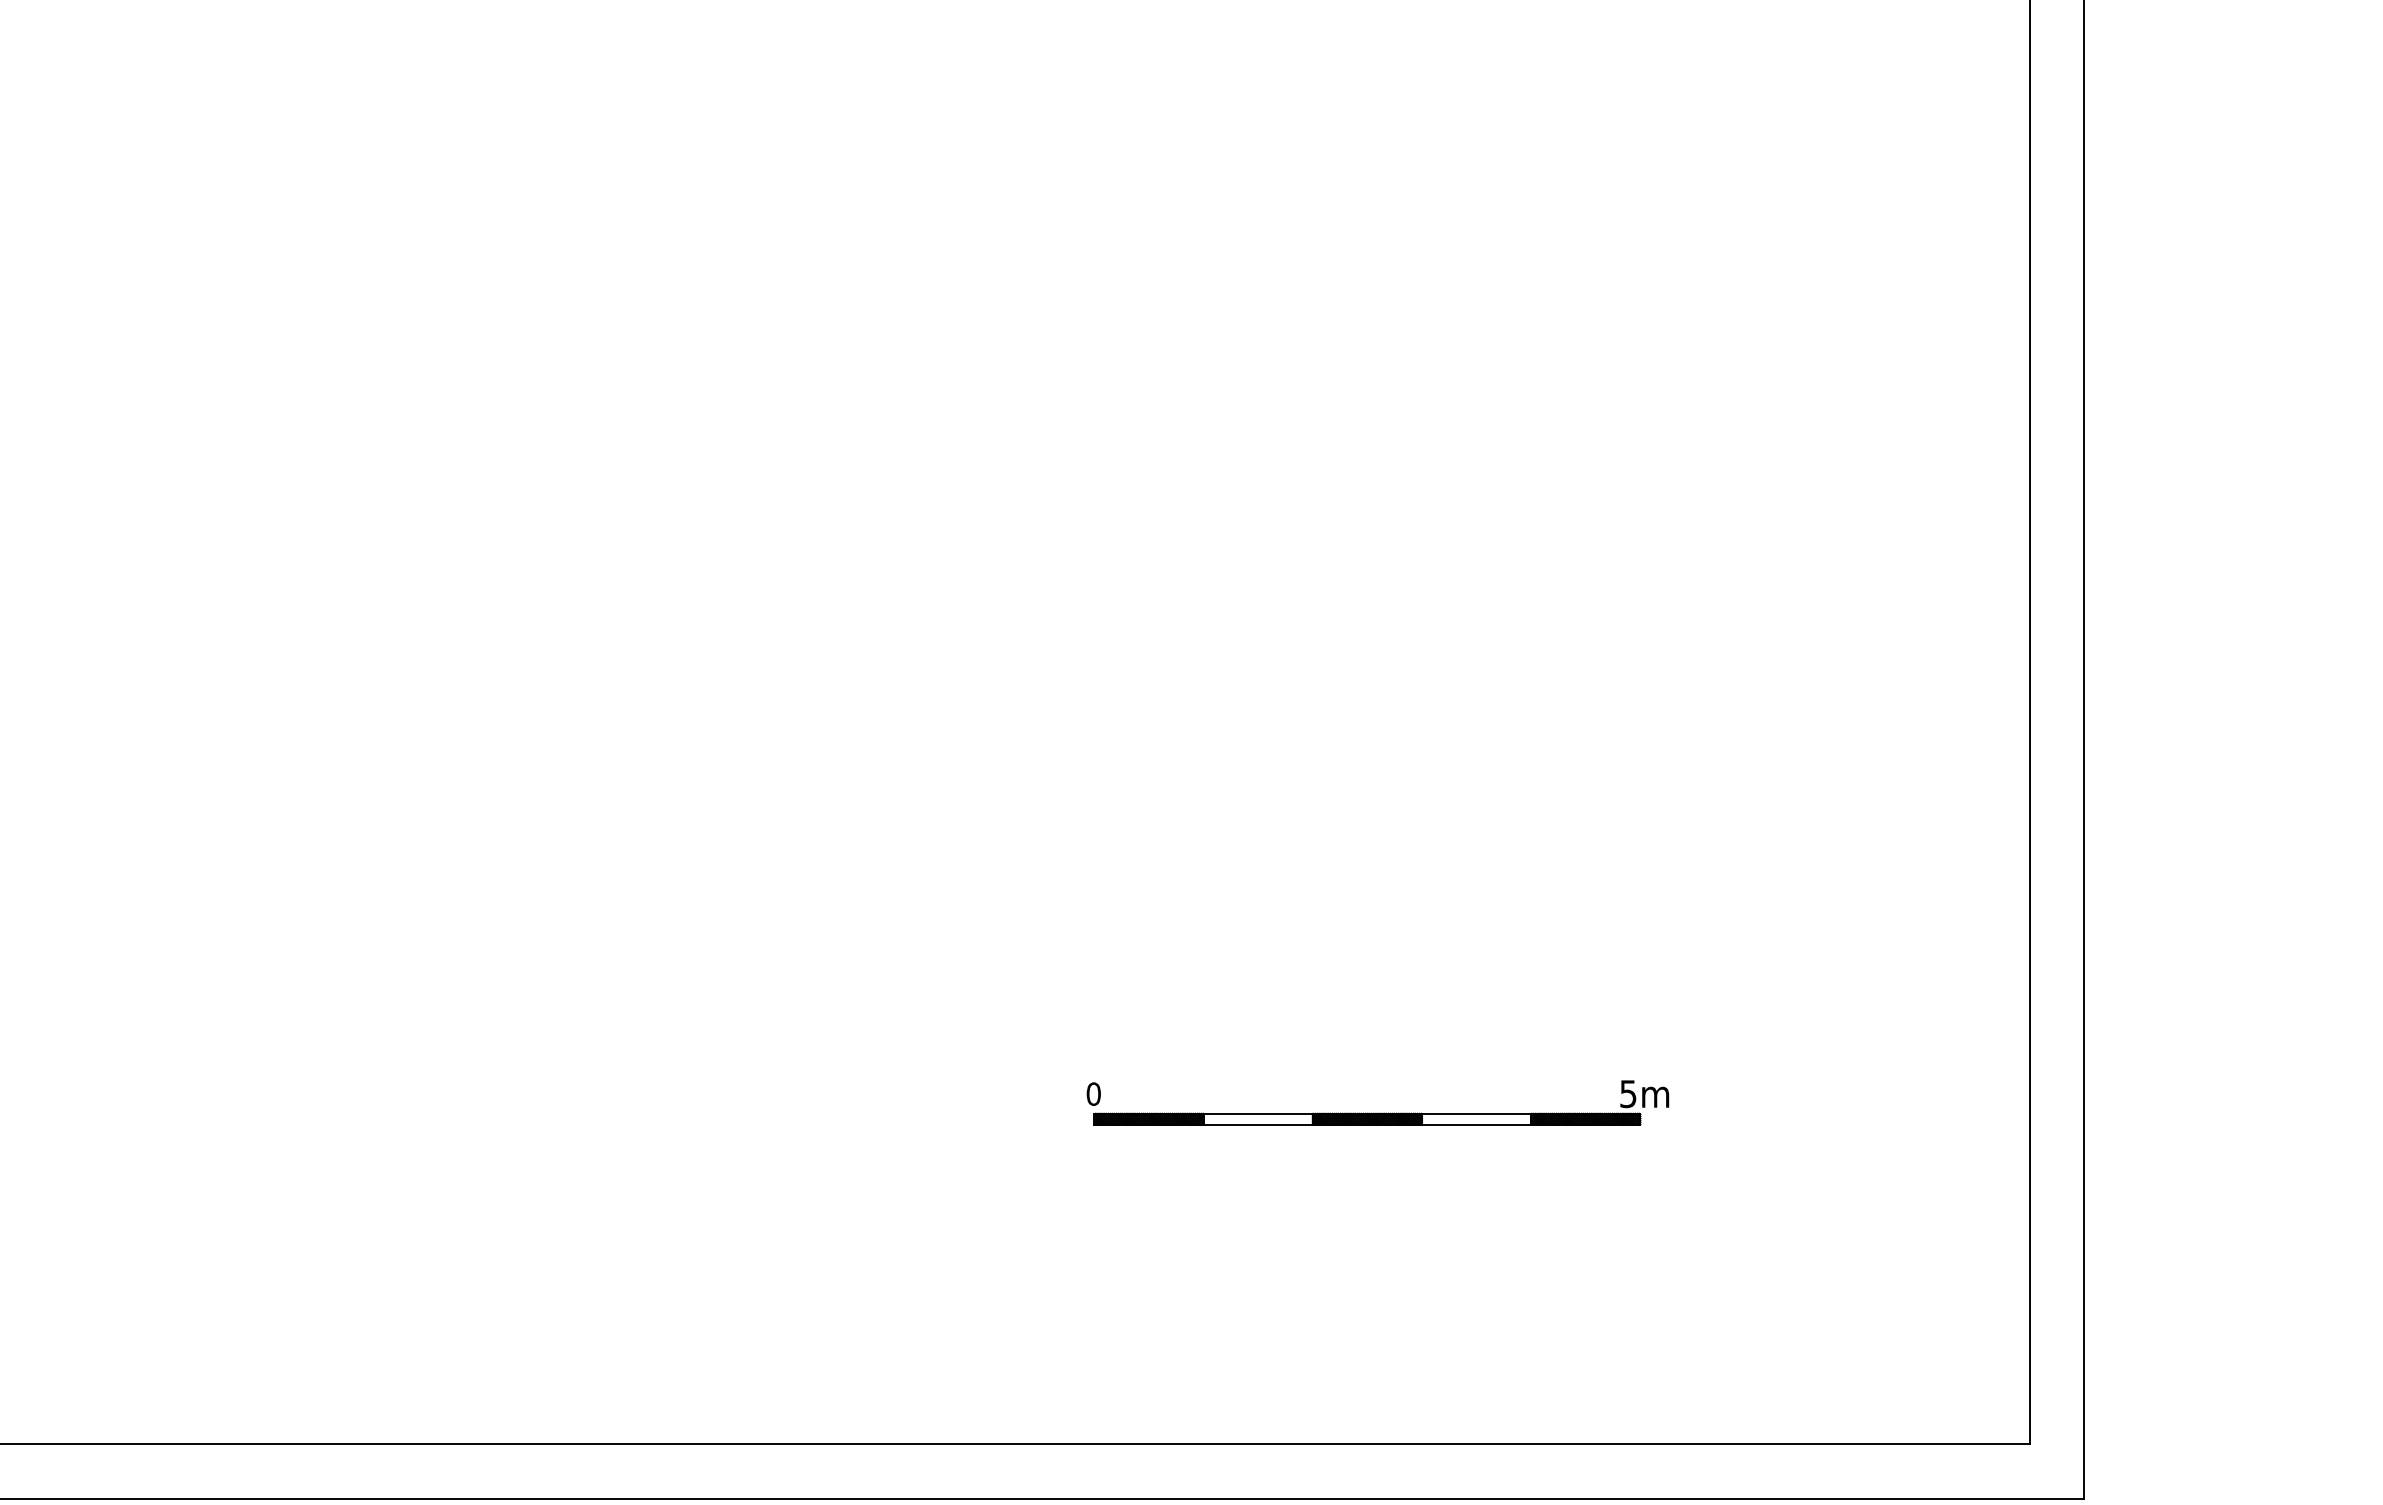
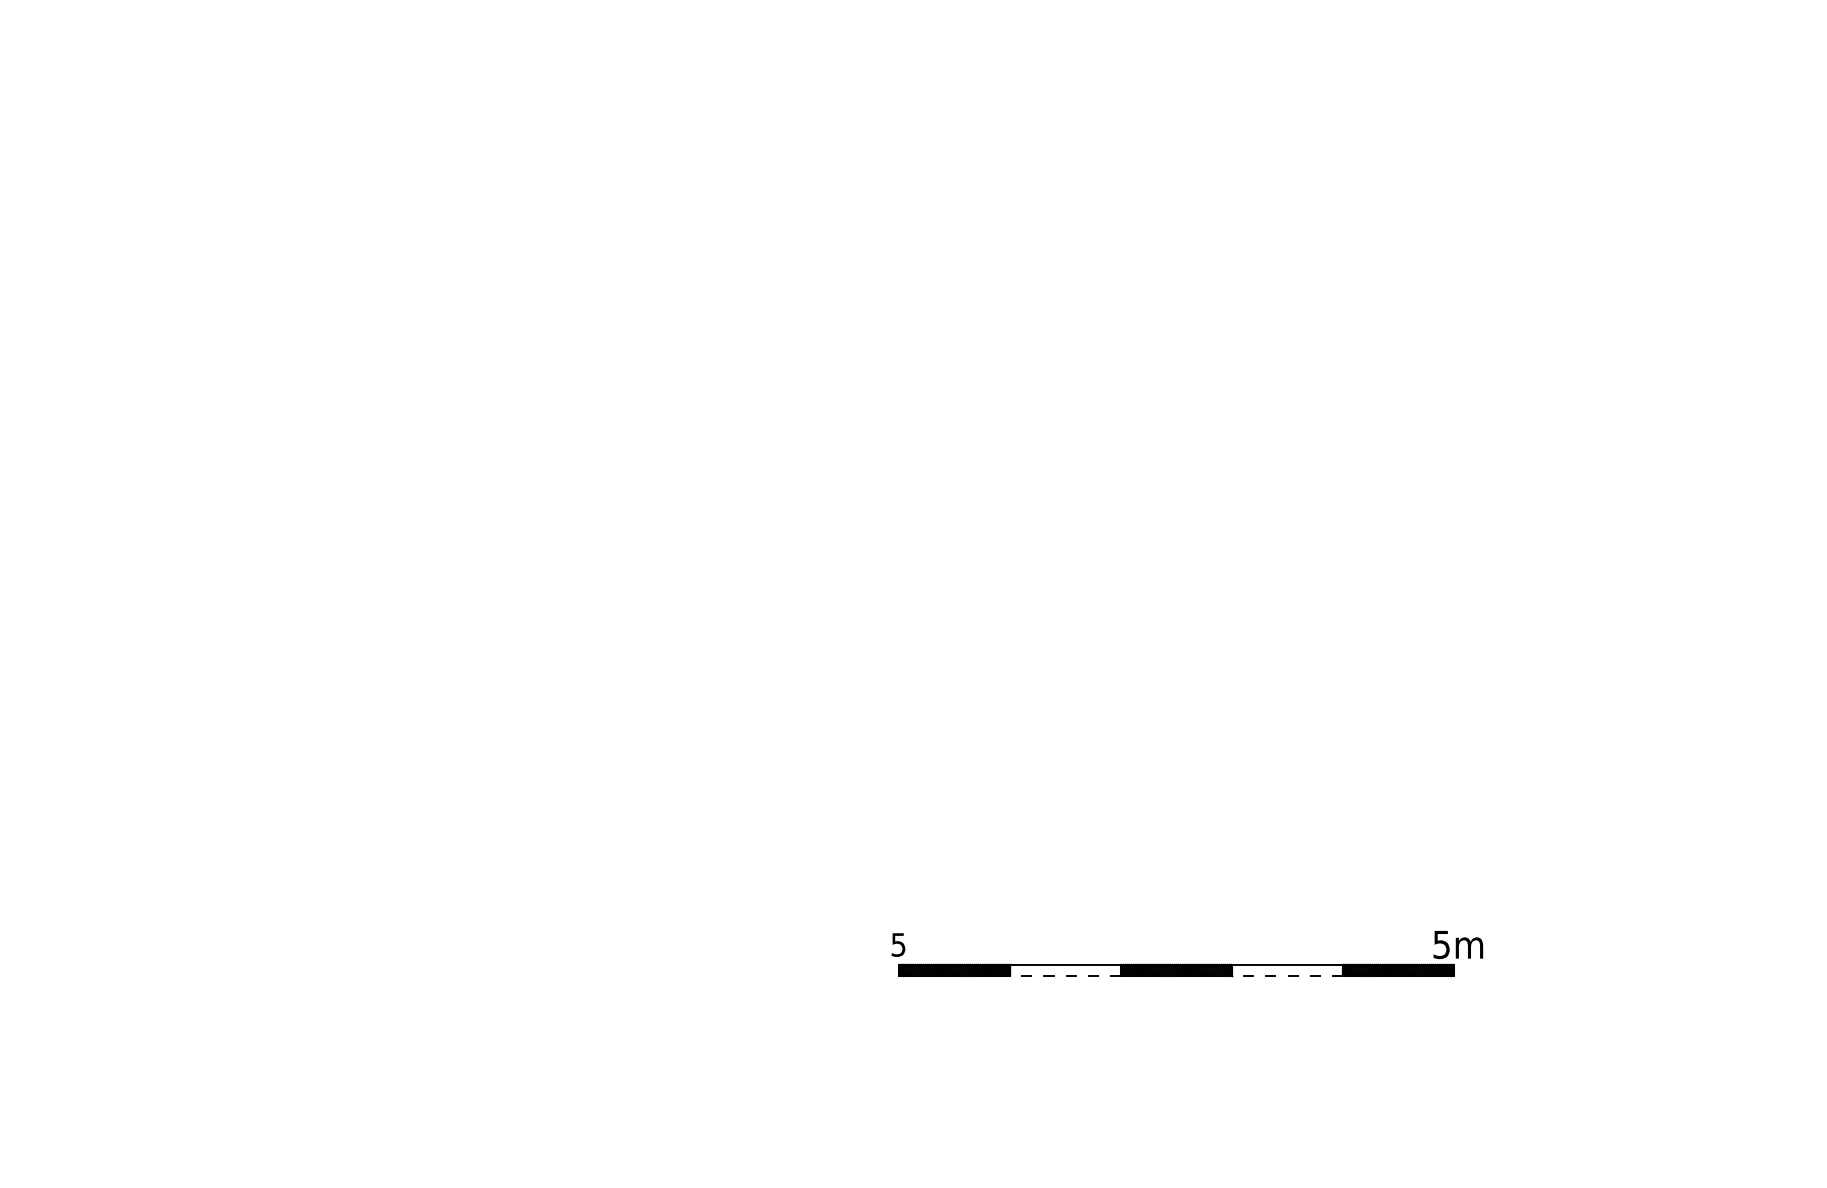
text: (1093, 1093) -> (898, 944), 0 -> 5
line: (1251, 1124) -> (1058, 975), solid -> dashed
line: (1476, 1124) -> (1287, 975), solid -> dashed

